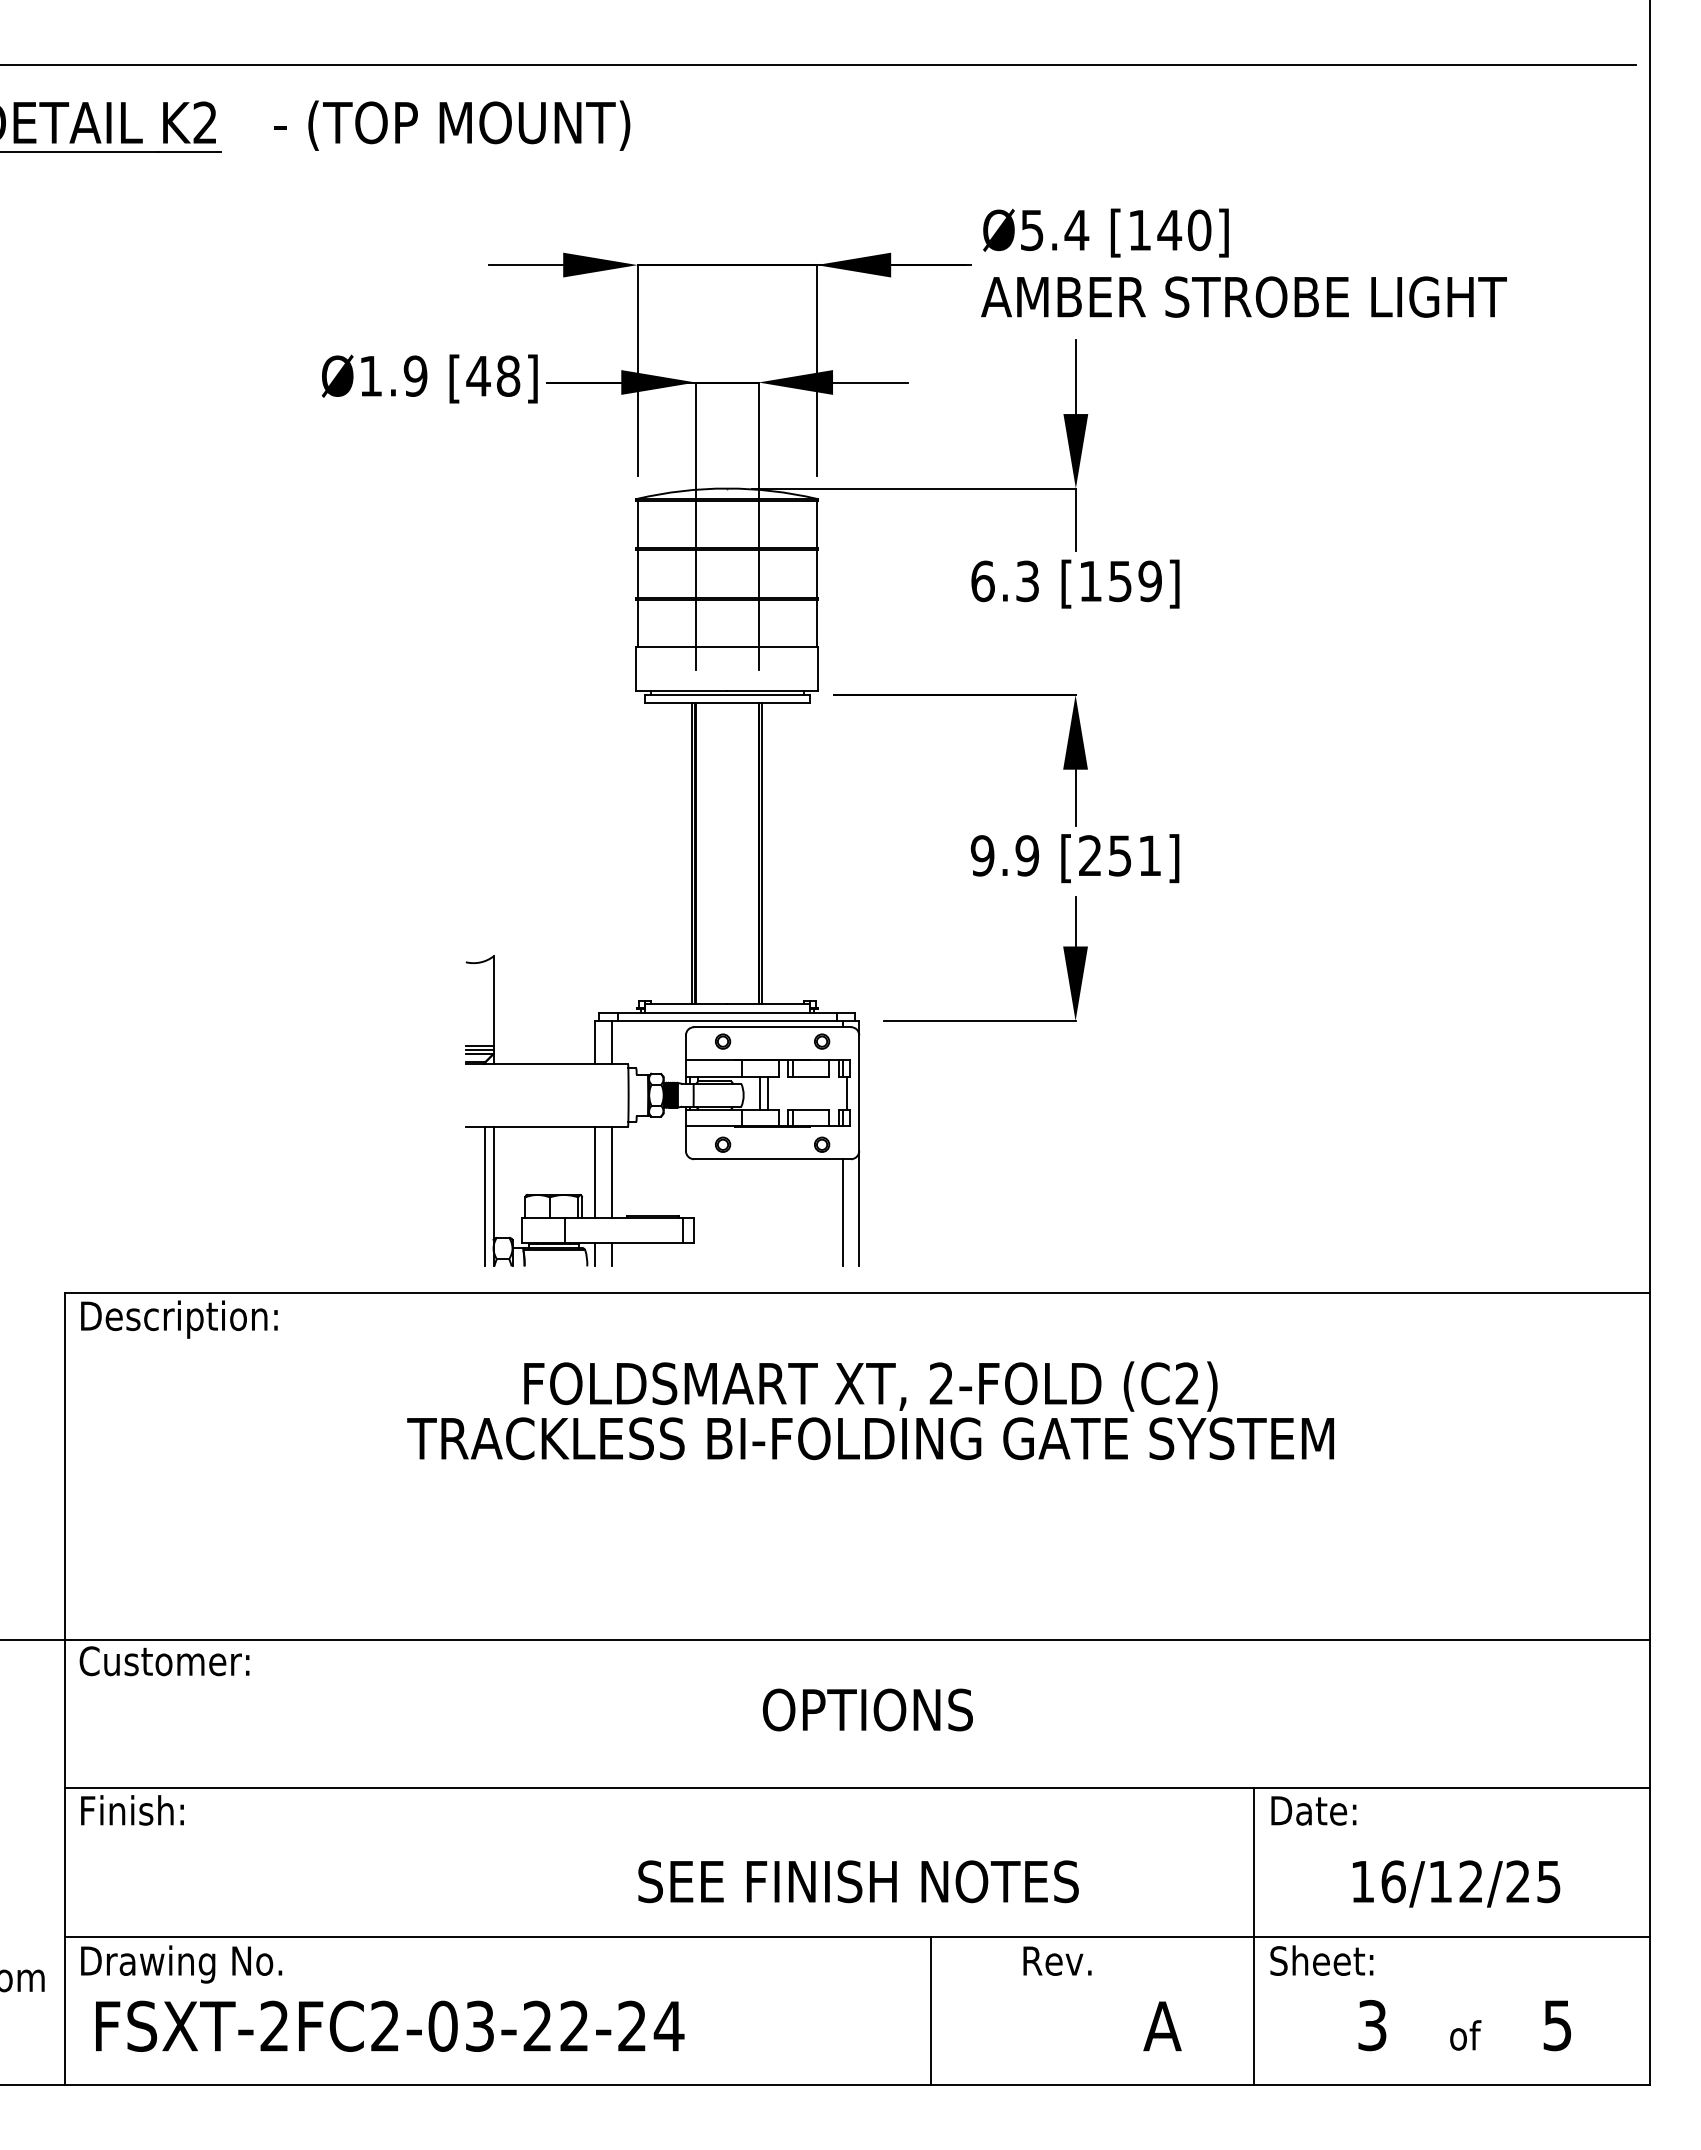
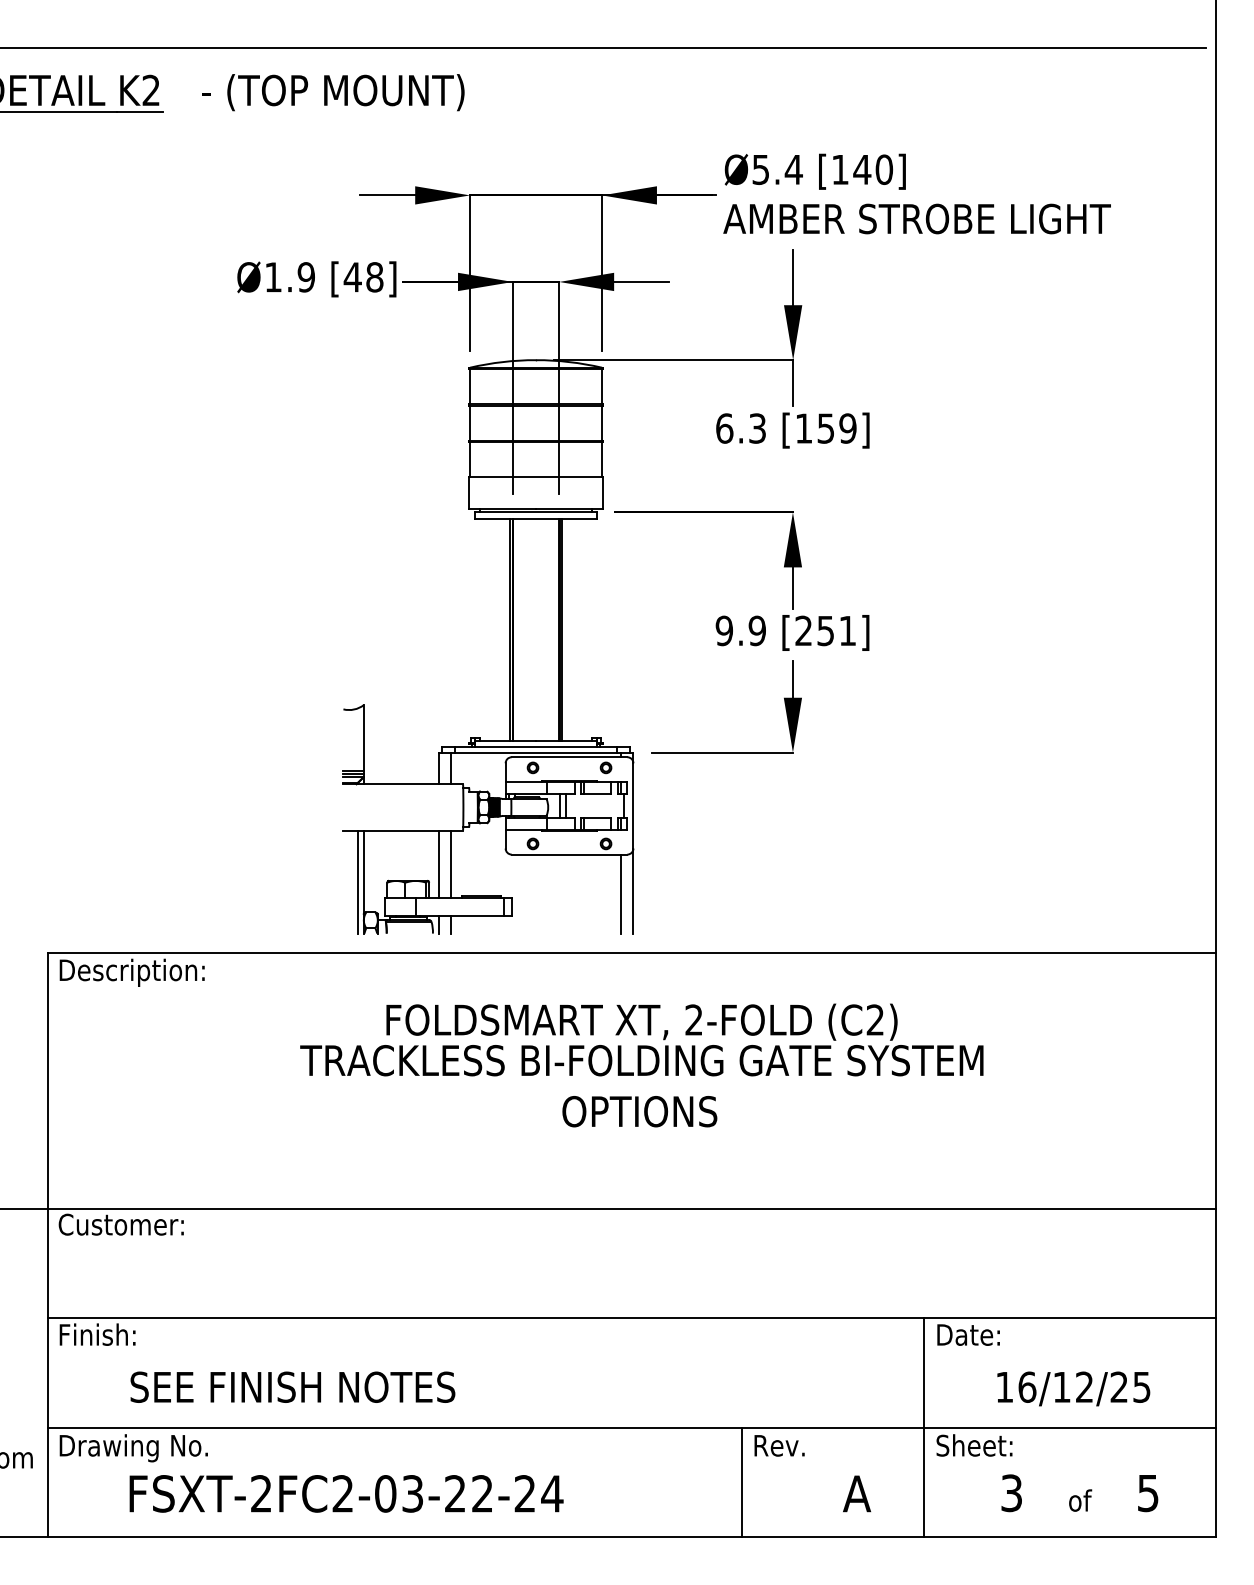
text: (867, 1709) -> (639, 1111), moved
text: (857, 1880) -> (292, 1386), moved
line: (931, 2010) -> (741, 1482), moved
text: (390, 2025) -> (346, 1493), moved

